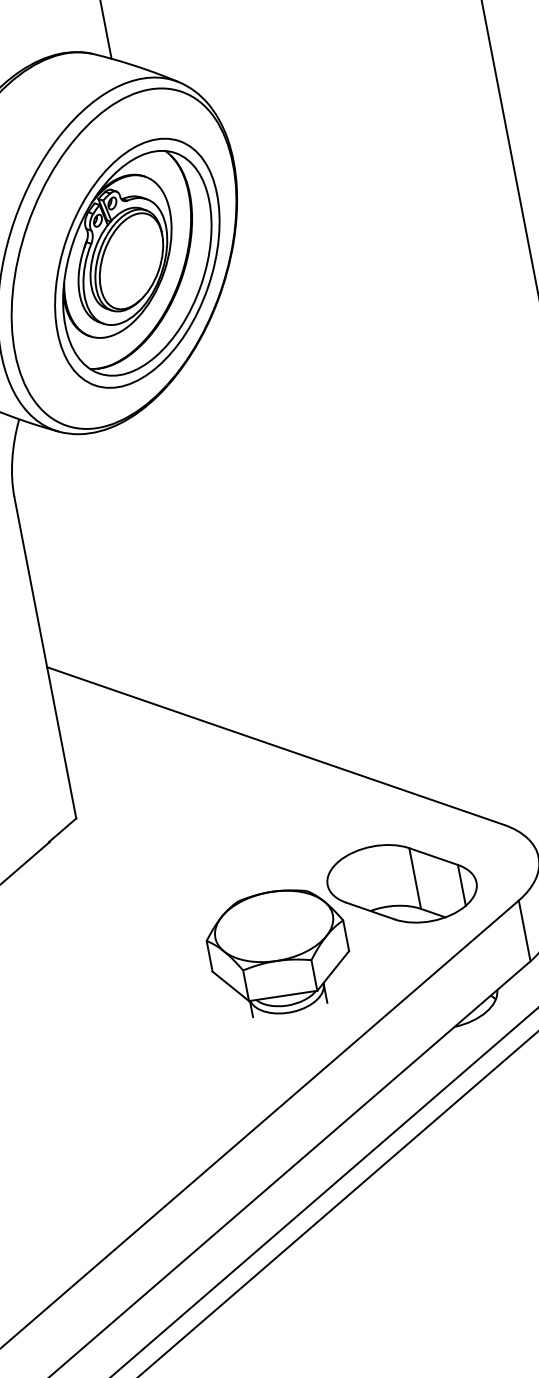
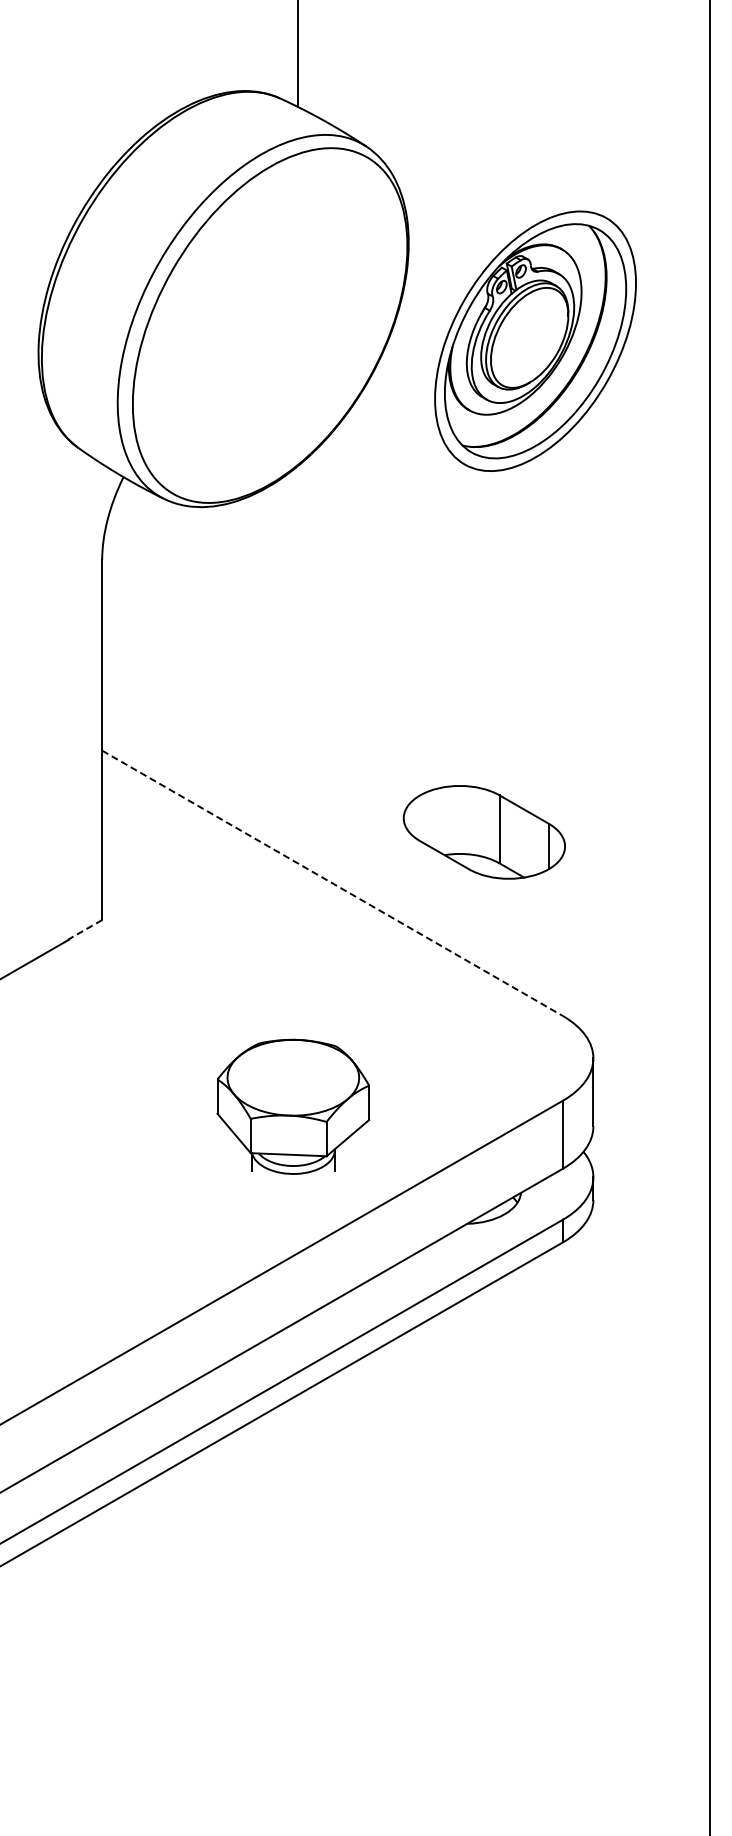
part: (137, 262) -> (535, 340), moved
line: (275, 746) -> (332, 883), solid -> dashed
line: (63, 829) -> (85, 929), solid -> dashed
part: (401, 884) -> (483, 832), moved

